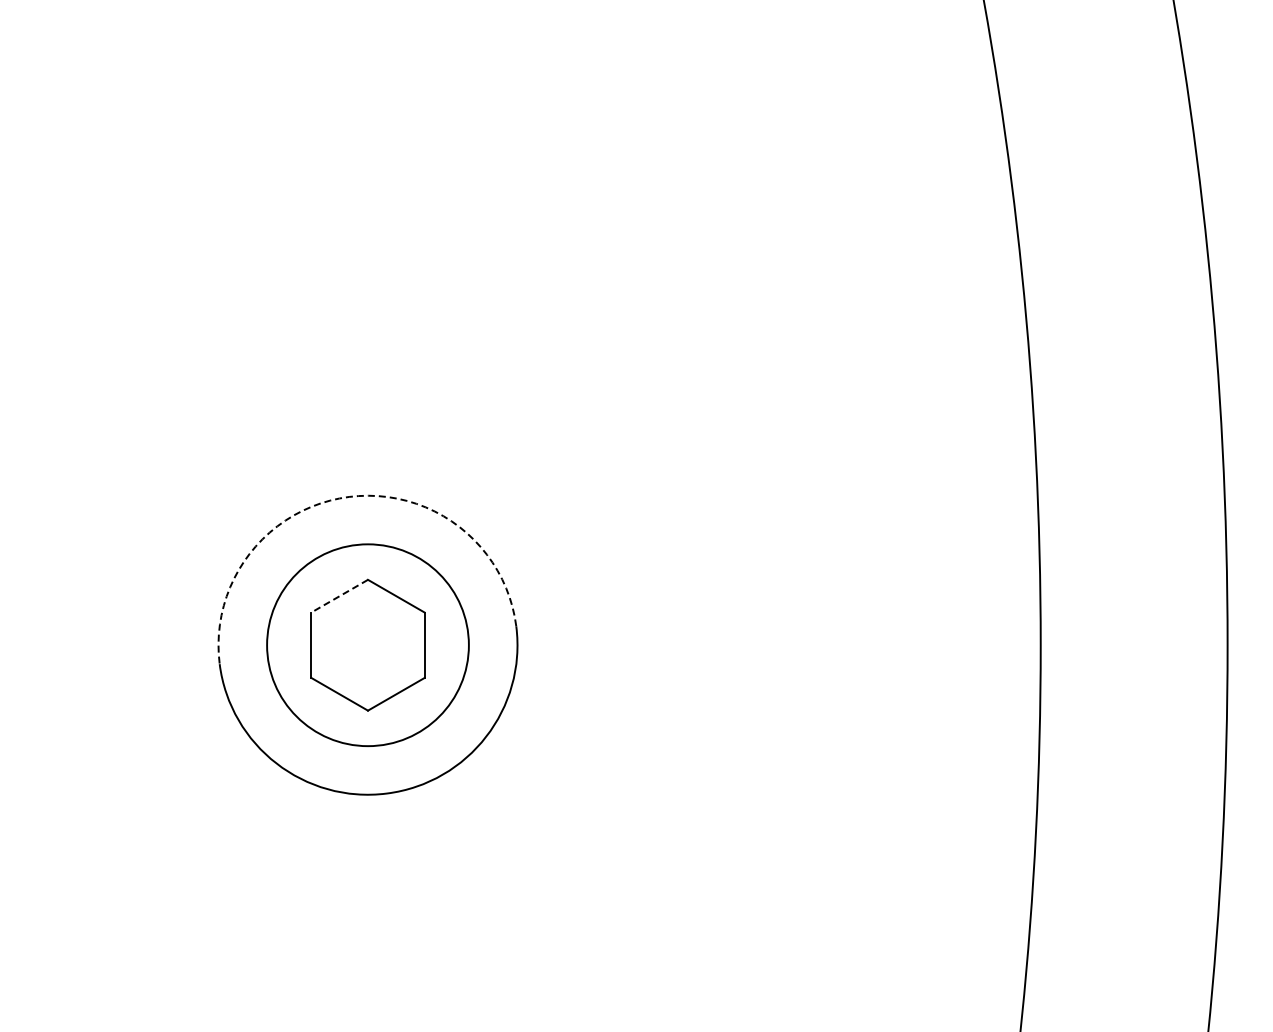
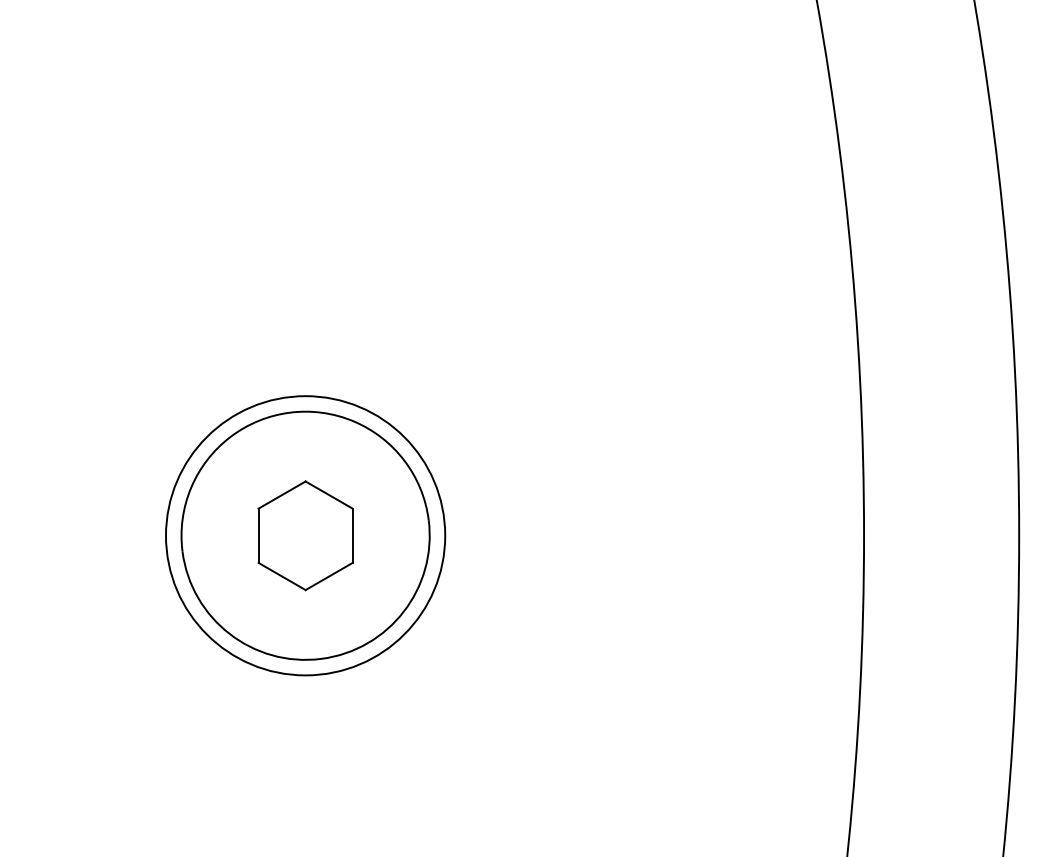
arc: (349, 496) -> (290, 412), dashed -> solid
line: (339, 596) -> (281, 495), dashed -> solid
circle: (367, 645) -> (305, 535), size x1.67

